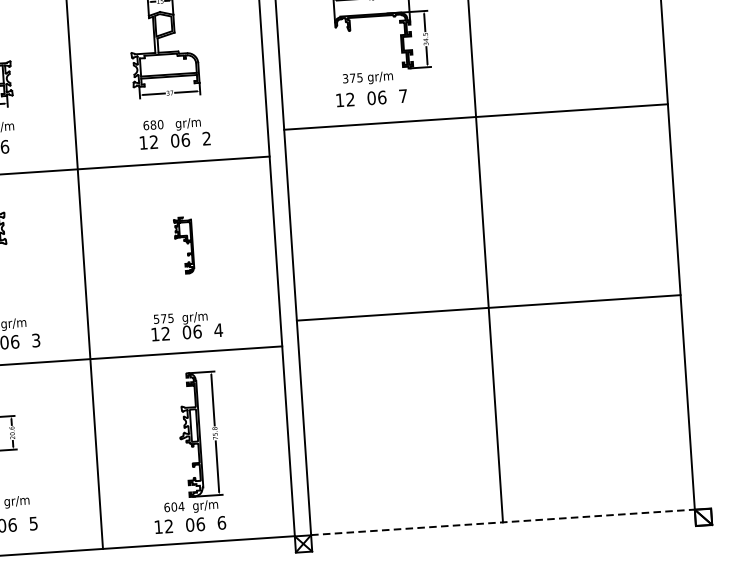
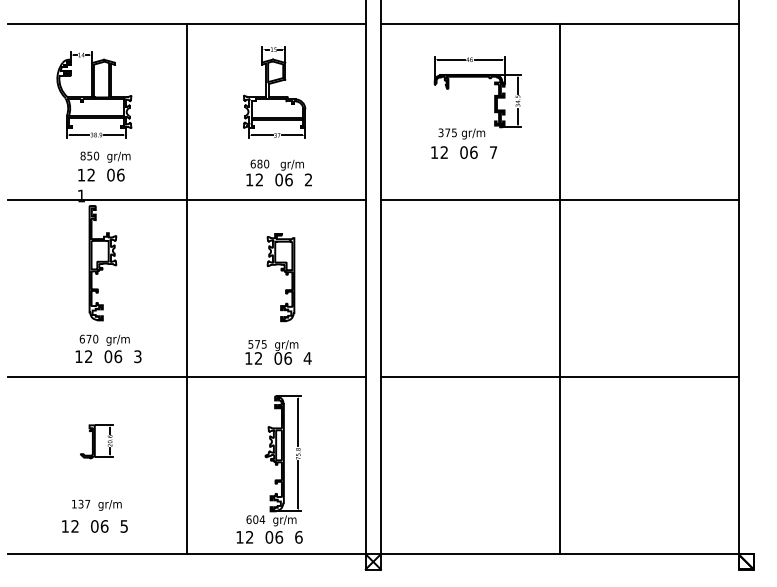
line: (475, 117) -> (559, 200), moved
part: (183, 245) -> (280, 277), size x1.67
line: (488, 308) -> (559, 377), moved
line: (502, 522) -> (559, 554), dashed -> solid

